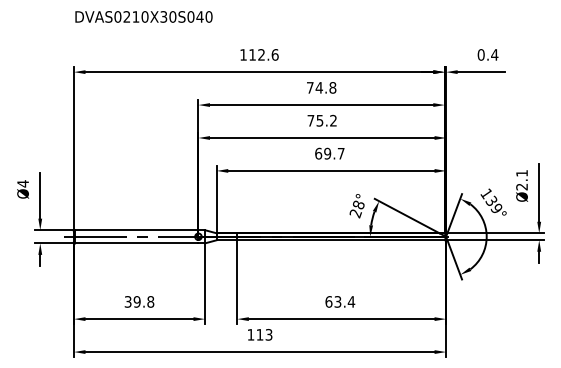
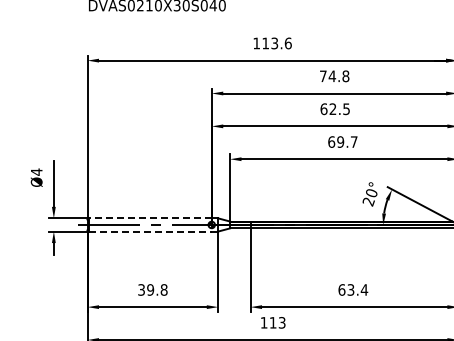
text: (261, 54) -> (274, 43), 112.6 -> 113.6
text: (321, 120) -> (334, 108), 75.2 -> 62.5
text: (358, 204) -> (371, 192), 28° -> 20°
line: (136, 230) -> (149, 218), solid -> dashed
line: (136, 243) -> (149, 231), solid -> dashed

